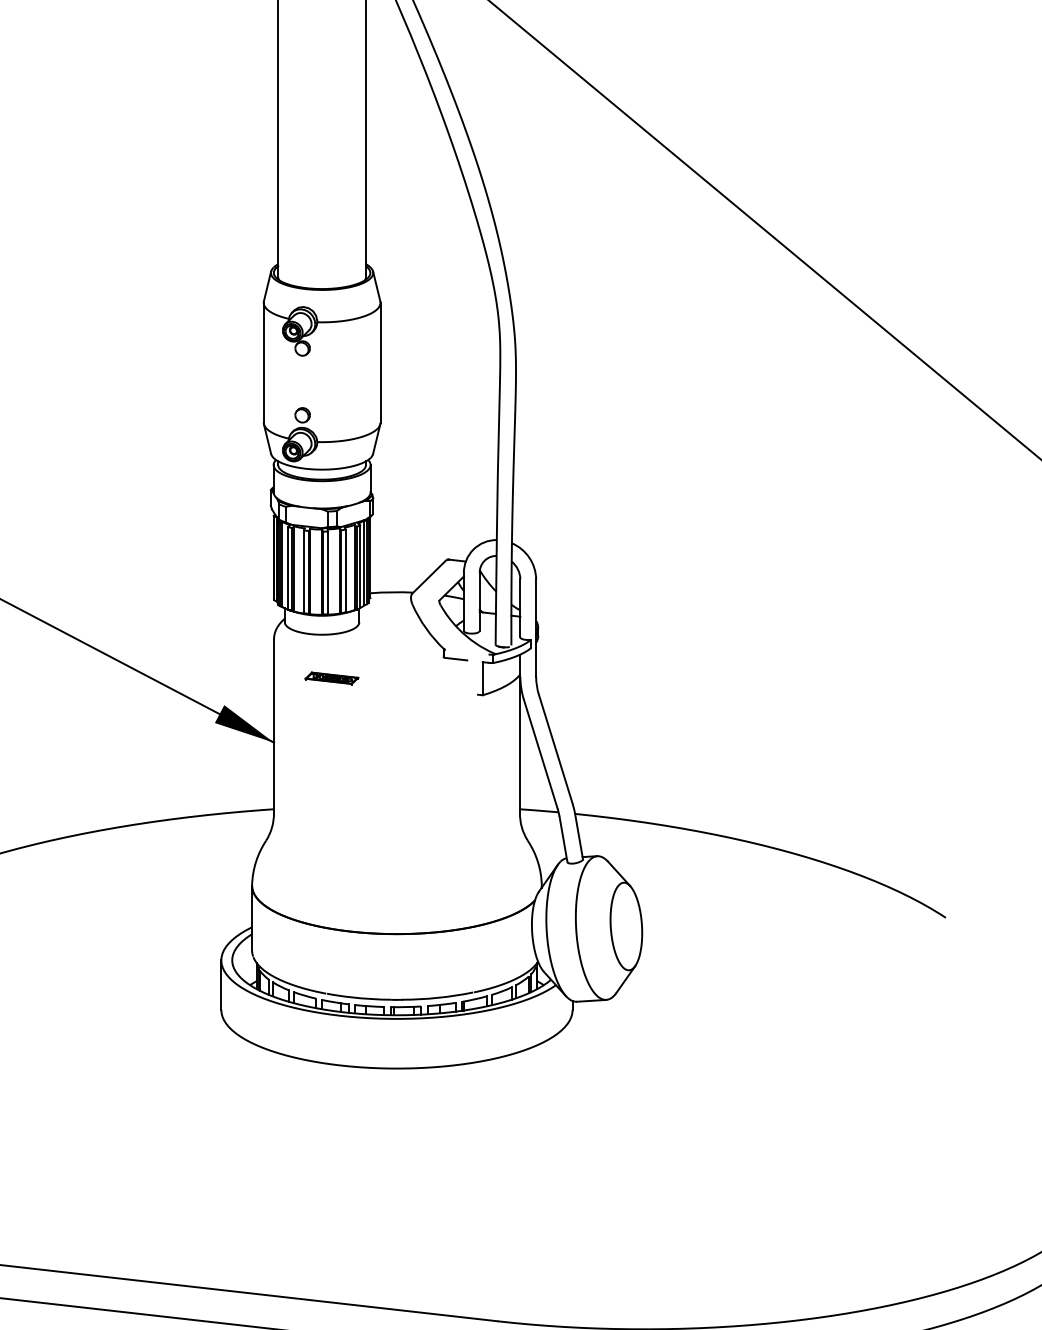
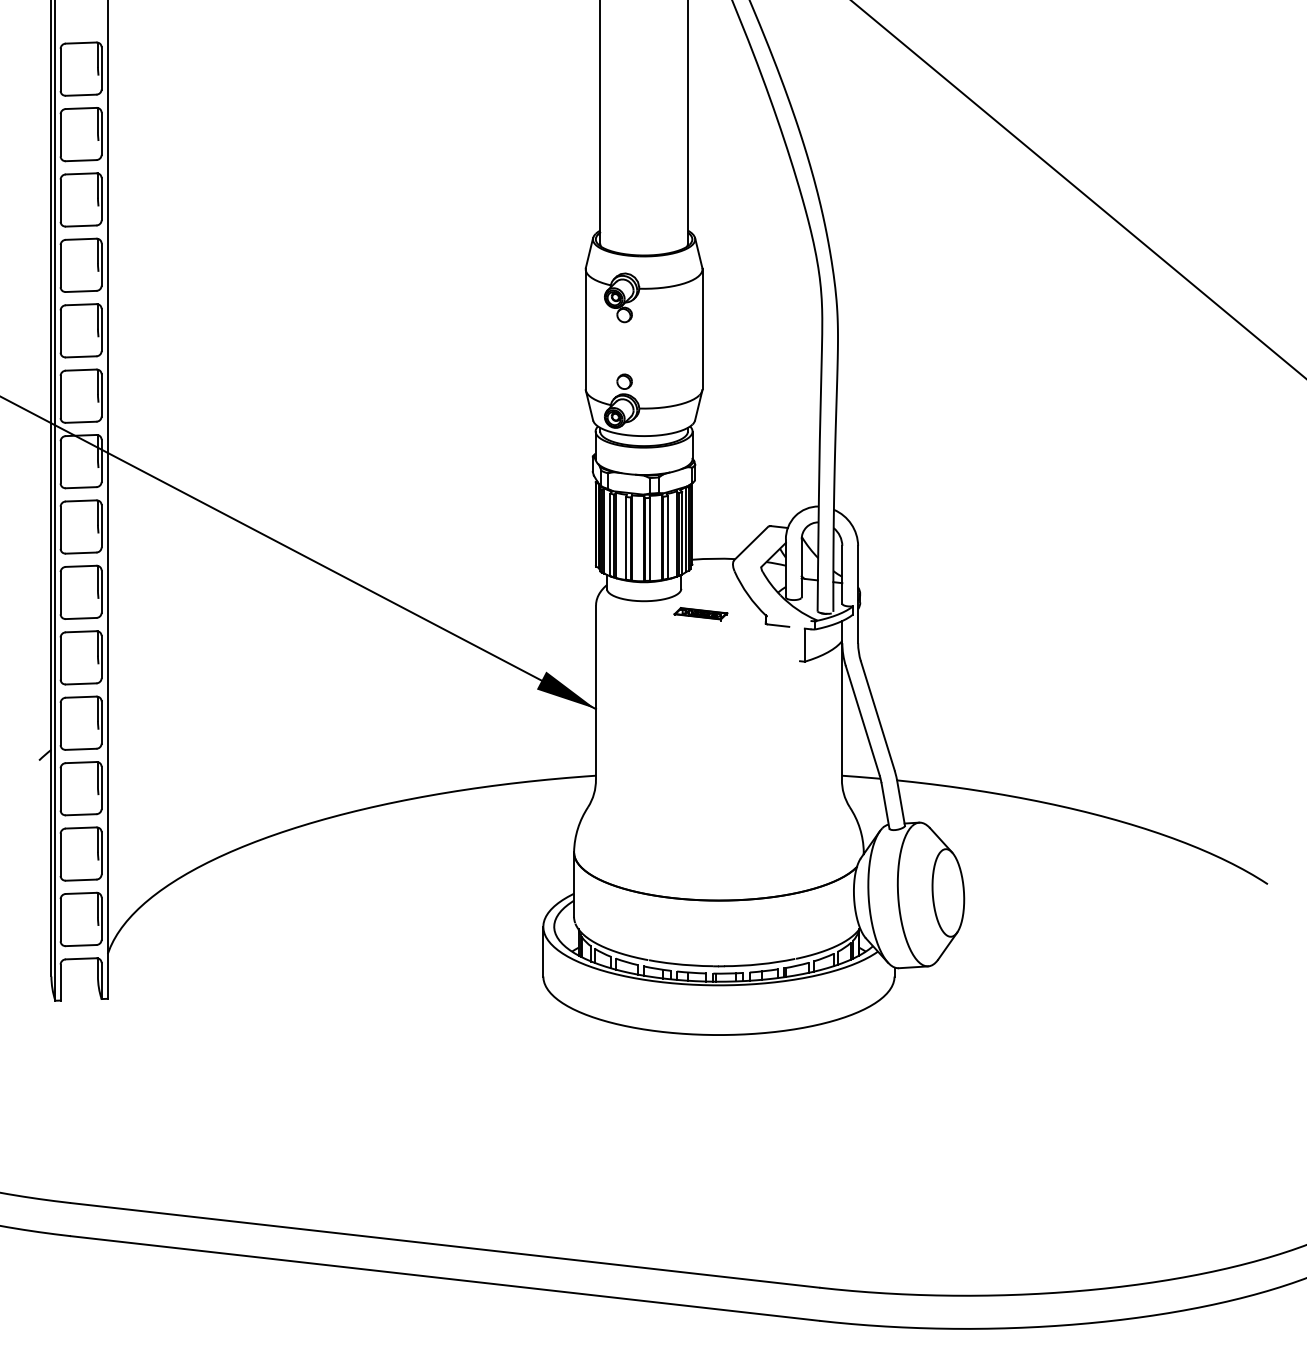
part: (331, 679) -> (700, 614), moved

